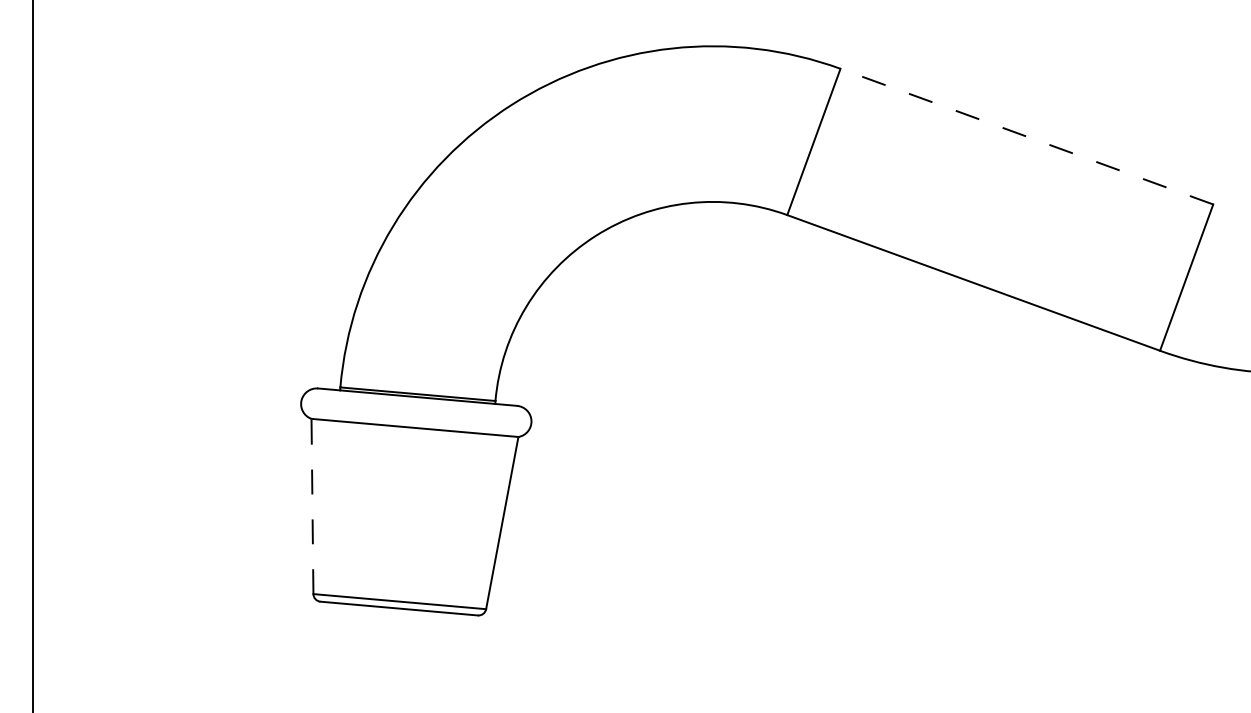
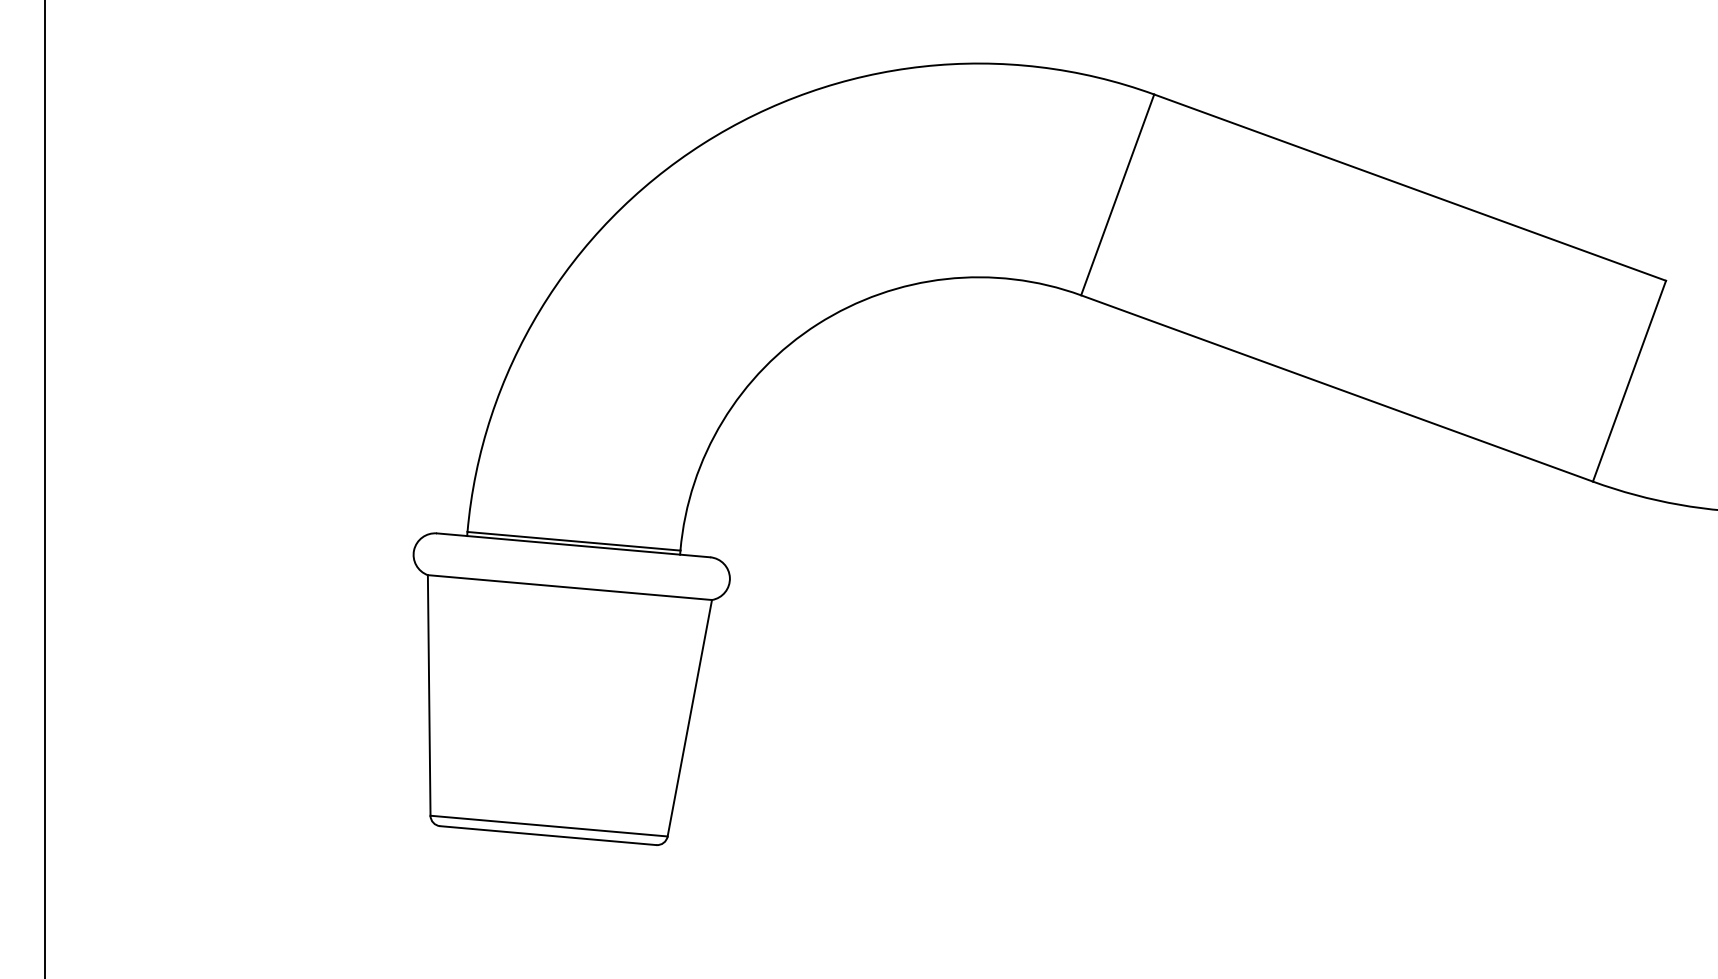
line: (1026, 136) -> (1409, 187), dashed -> solid
line: (312, 505) -> (429, 694), dashed -> solid

